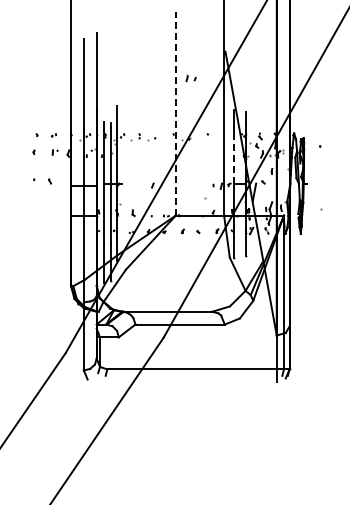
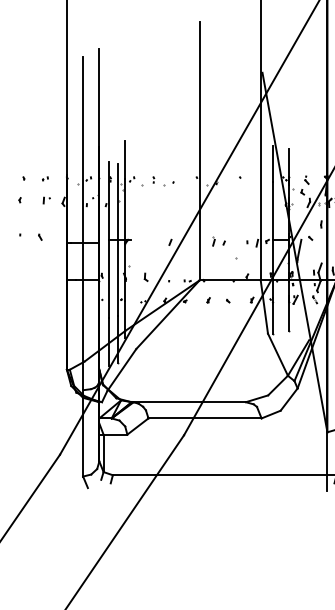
part: (190, 78) -> (218, 242), moved
line: (175, 113) -> (199, 151), dashed -> solid
line: (233, 160) -> (272, 210), dashed -> solid

